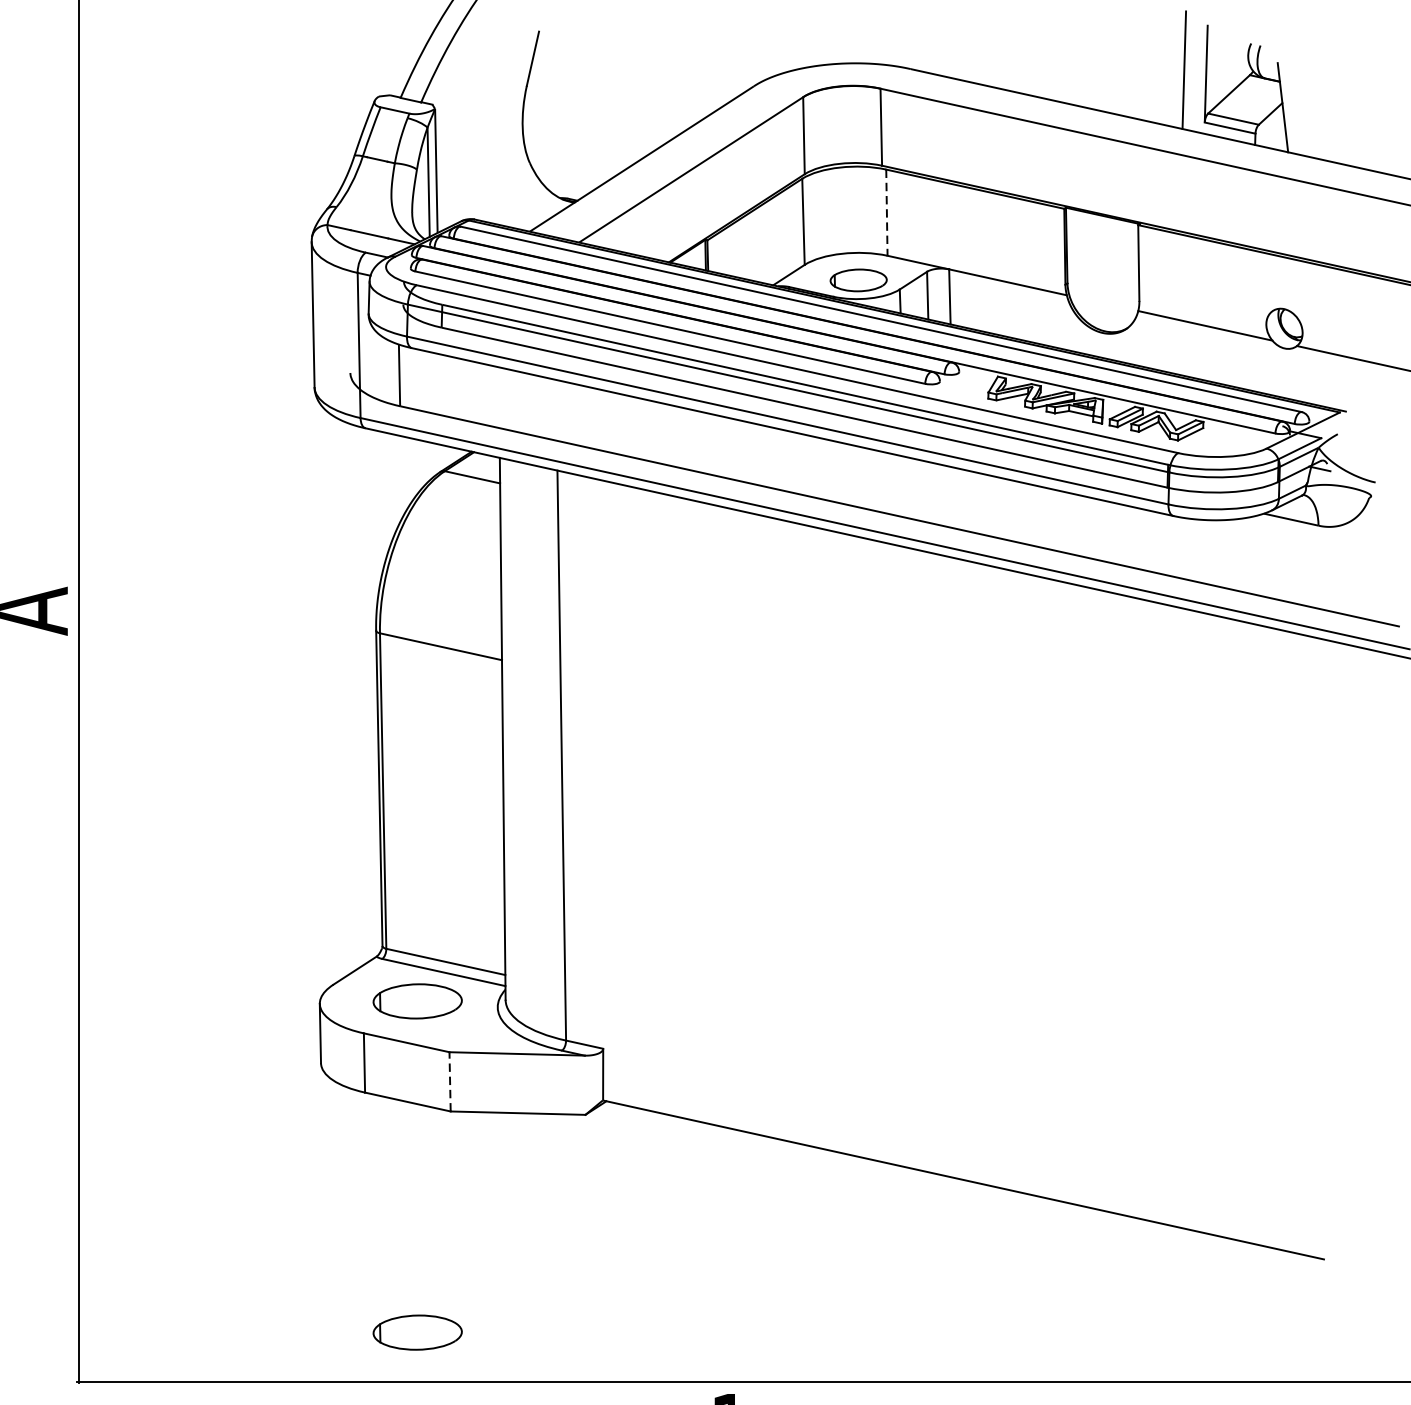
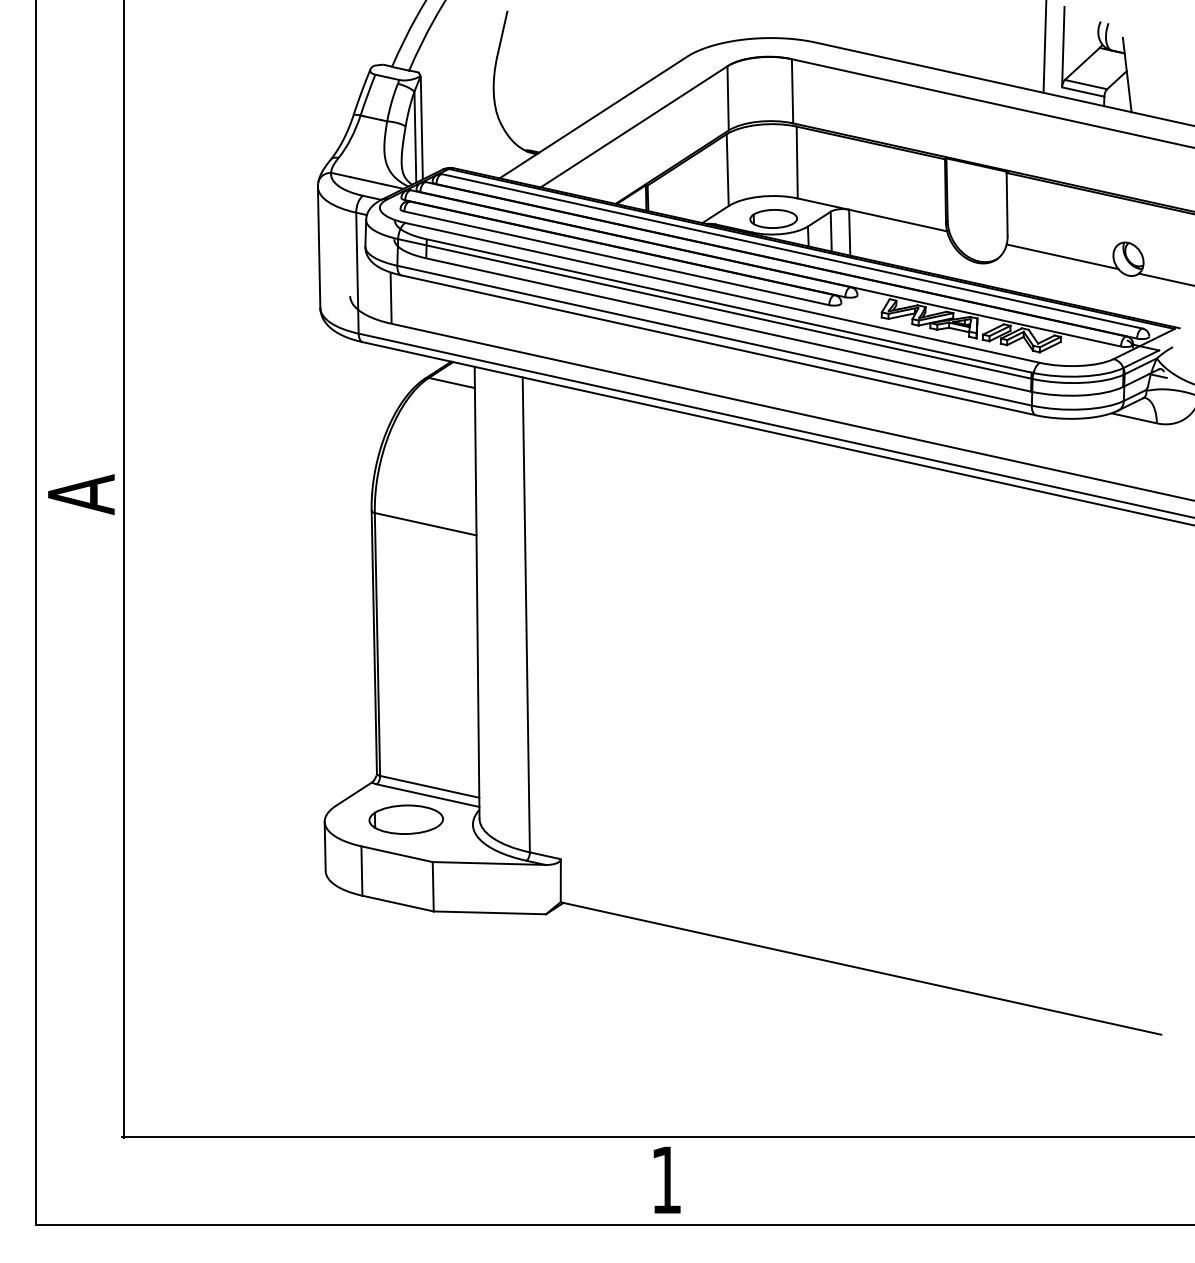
line: (887, 212) -> (797, 162), dashed -> solid
line: (450, 1081) -> (433, 886), dashed -> solid
part: (416, 1332) -> (405, 1095), removed

